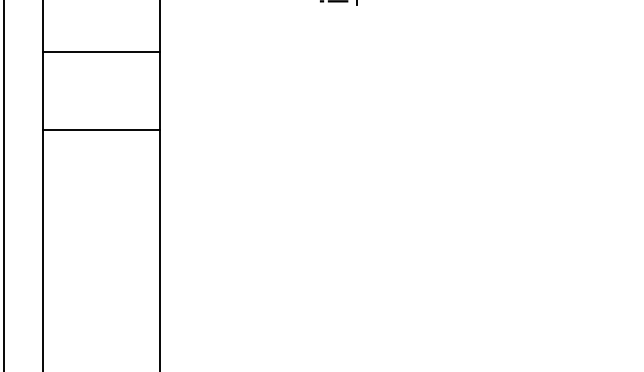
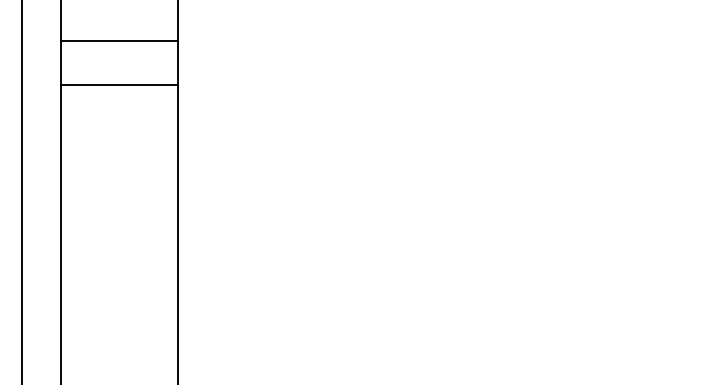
line: (100, 52) -> (118, 41), moved
line: (100, 130) -> (118, 85), moved

